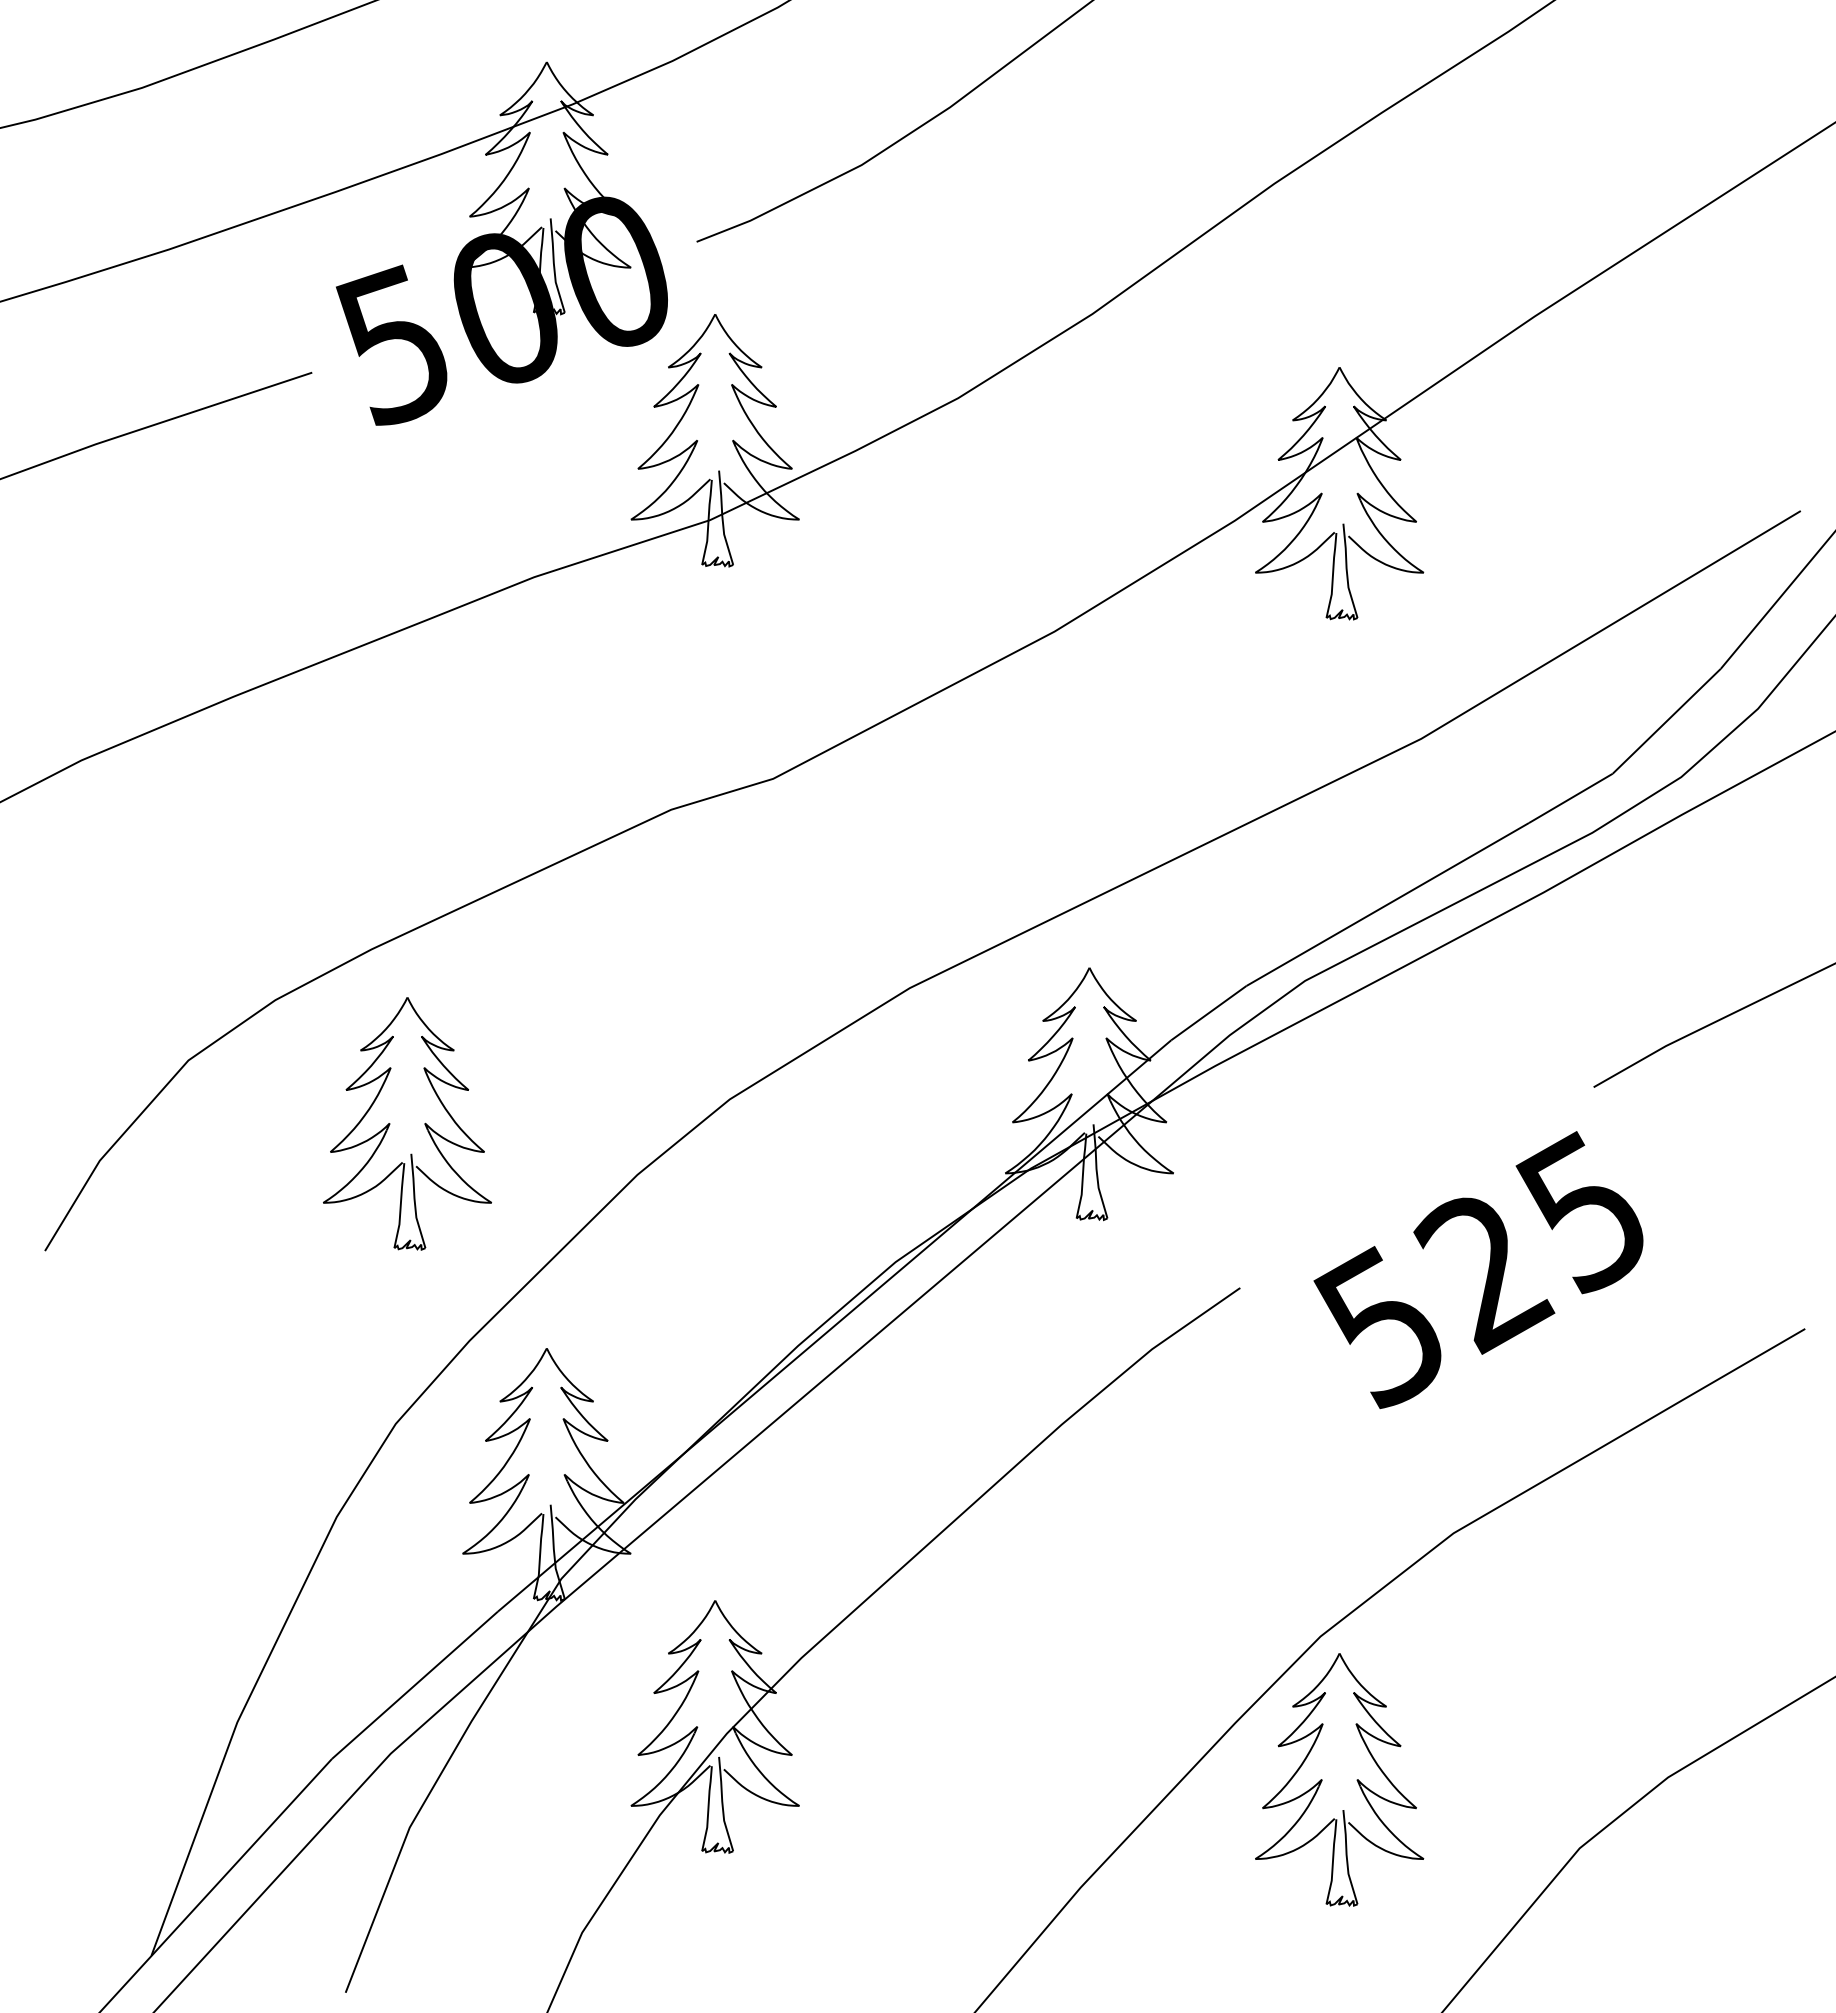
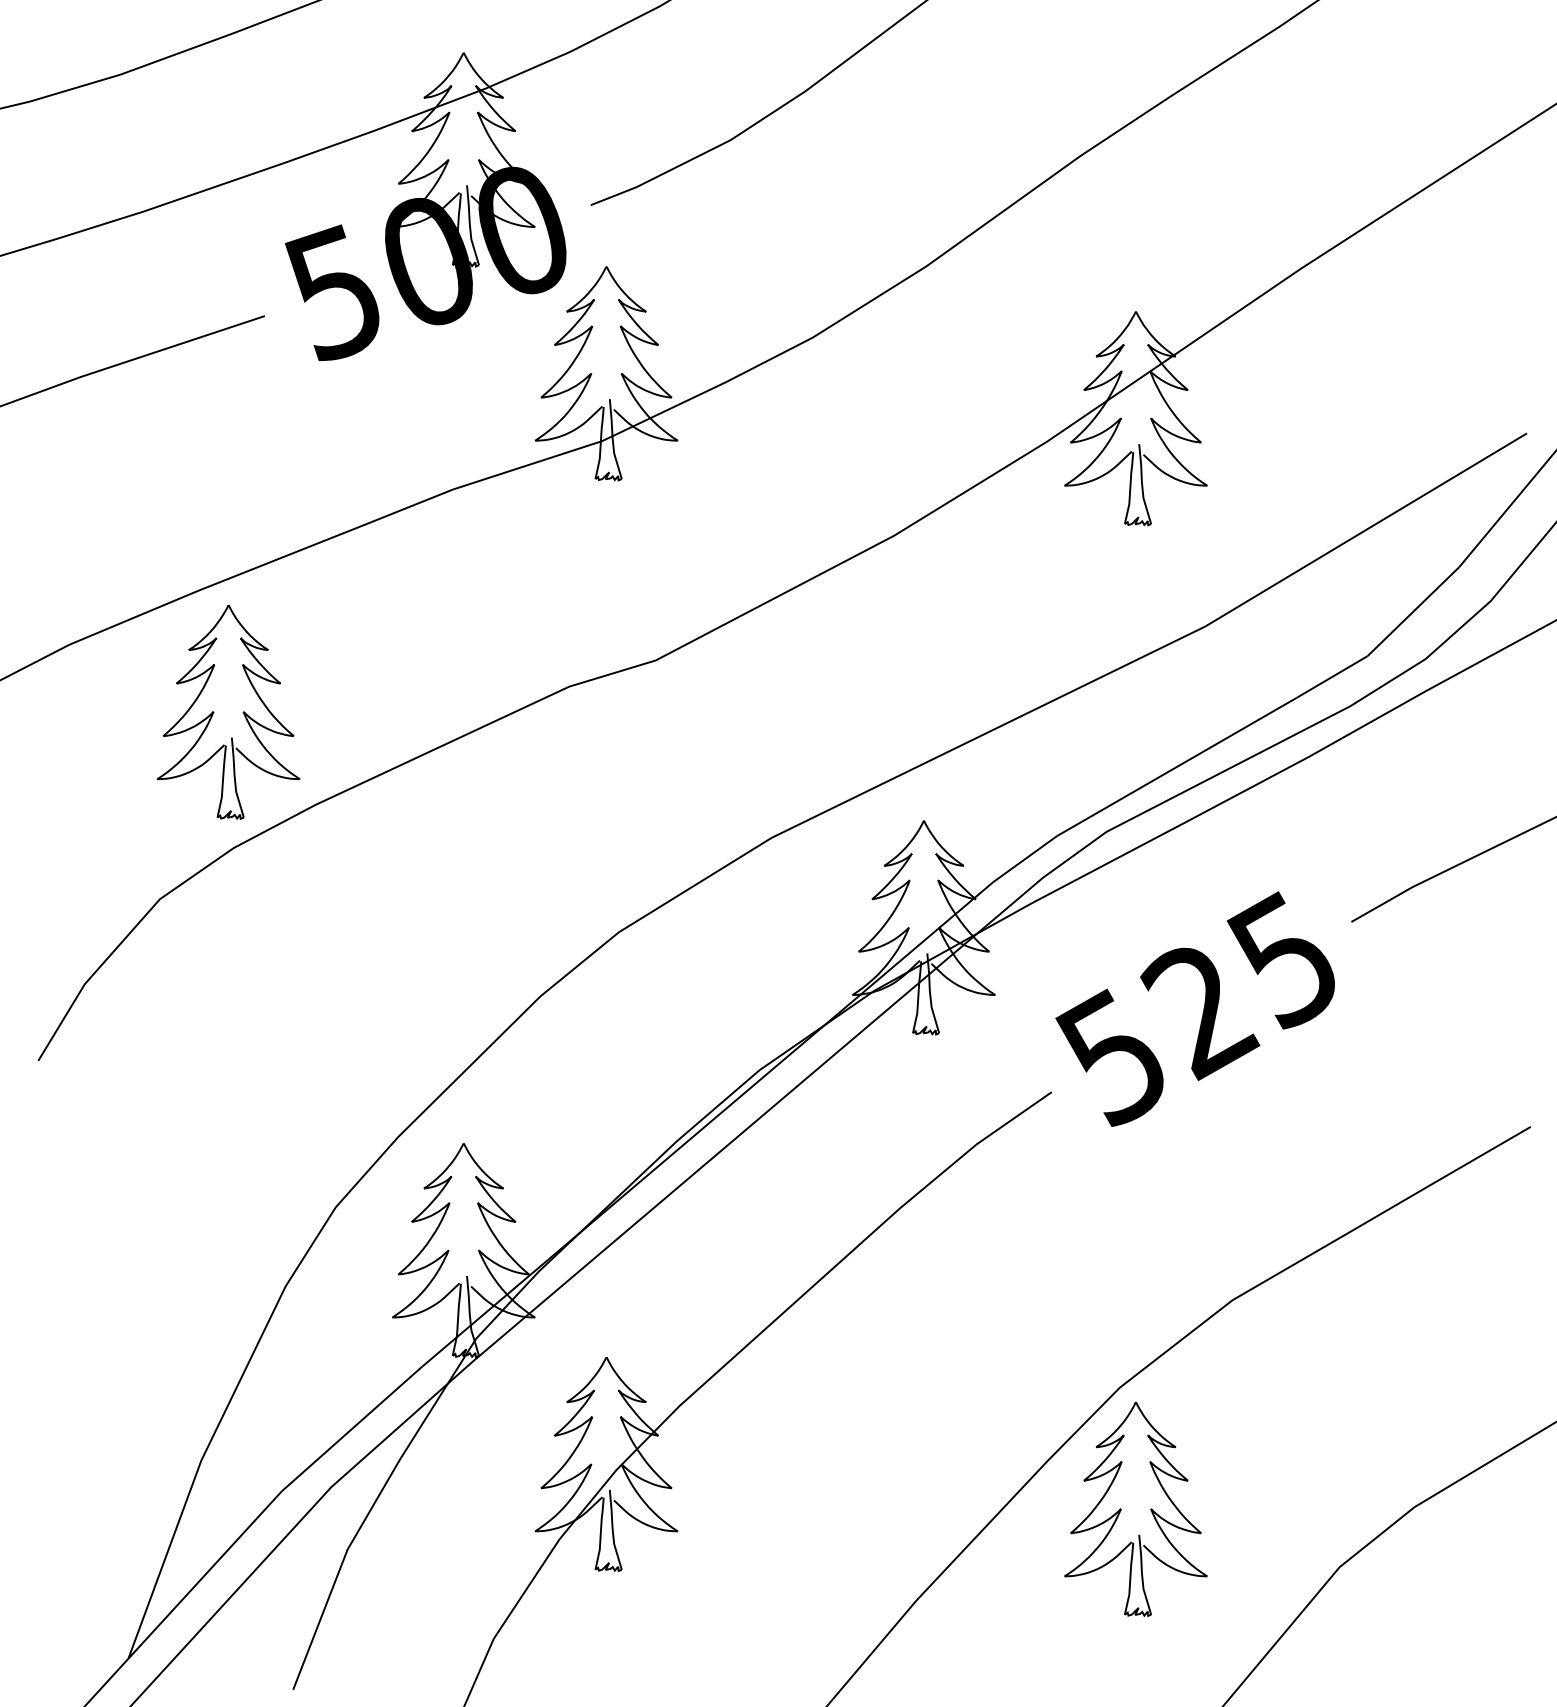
part: (390, 1123) -> (214, 711), moved
text: (1478, 1269) -> (1195, 1008), moved

